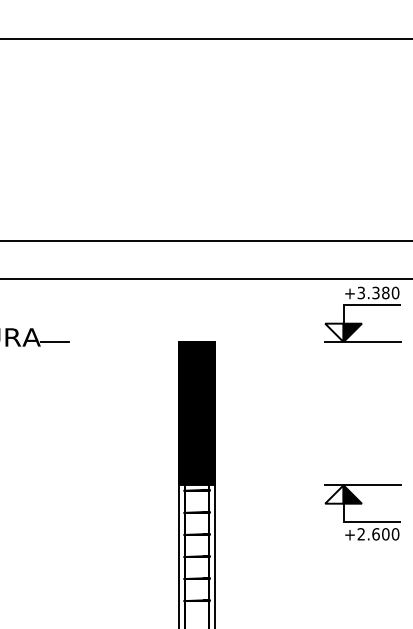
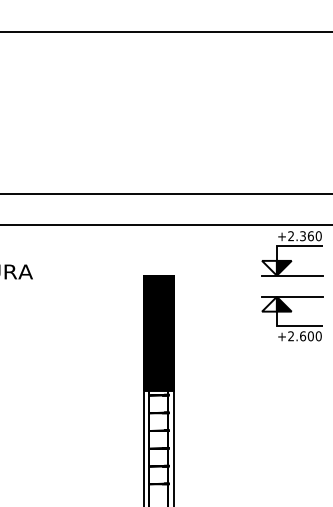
text: (373, 292) -> (300, 235), +3.380 -> +2.360
line: (54, 342) -> (44, 276), removed
part: (361, 504) -> (291, 312), moved

